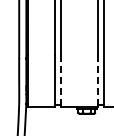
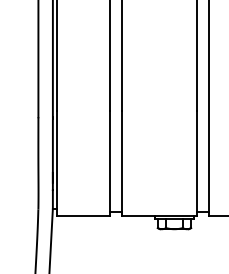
line: (60, 81) -> (121, 164), dashed -> solid
line: (98, 81) -> (198, 164), dashed -> solid

